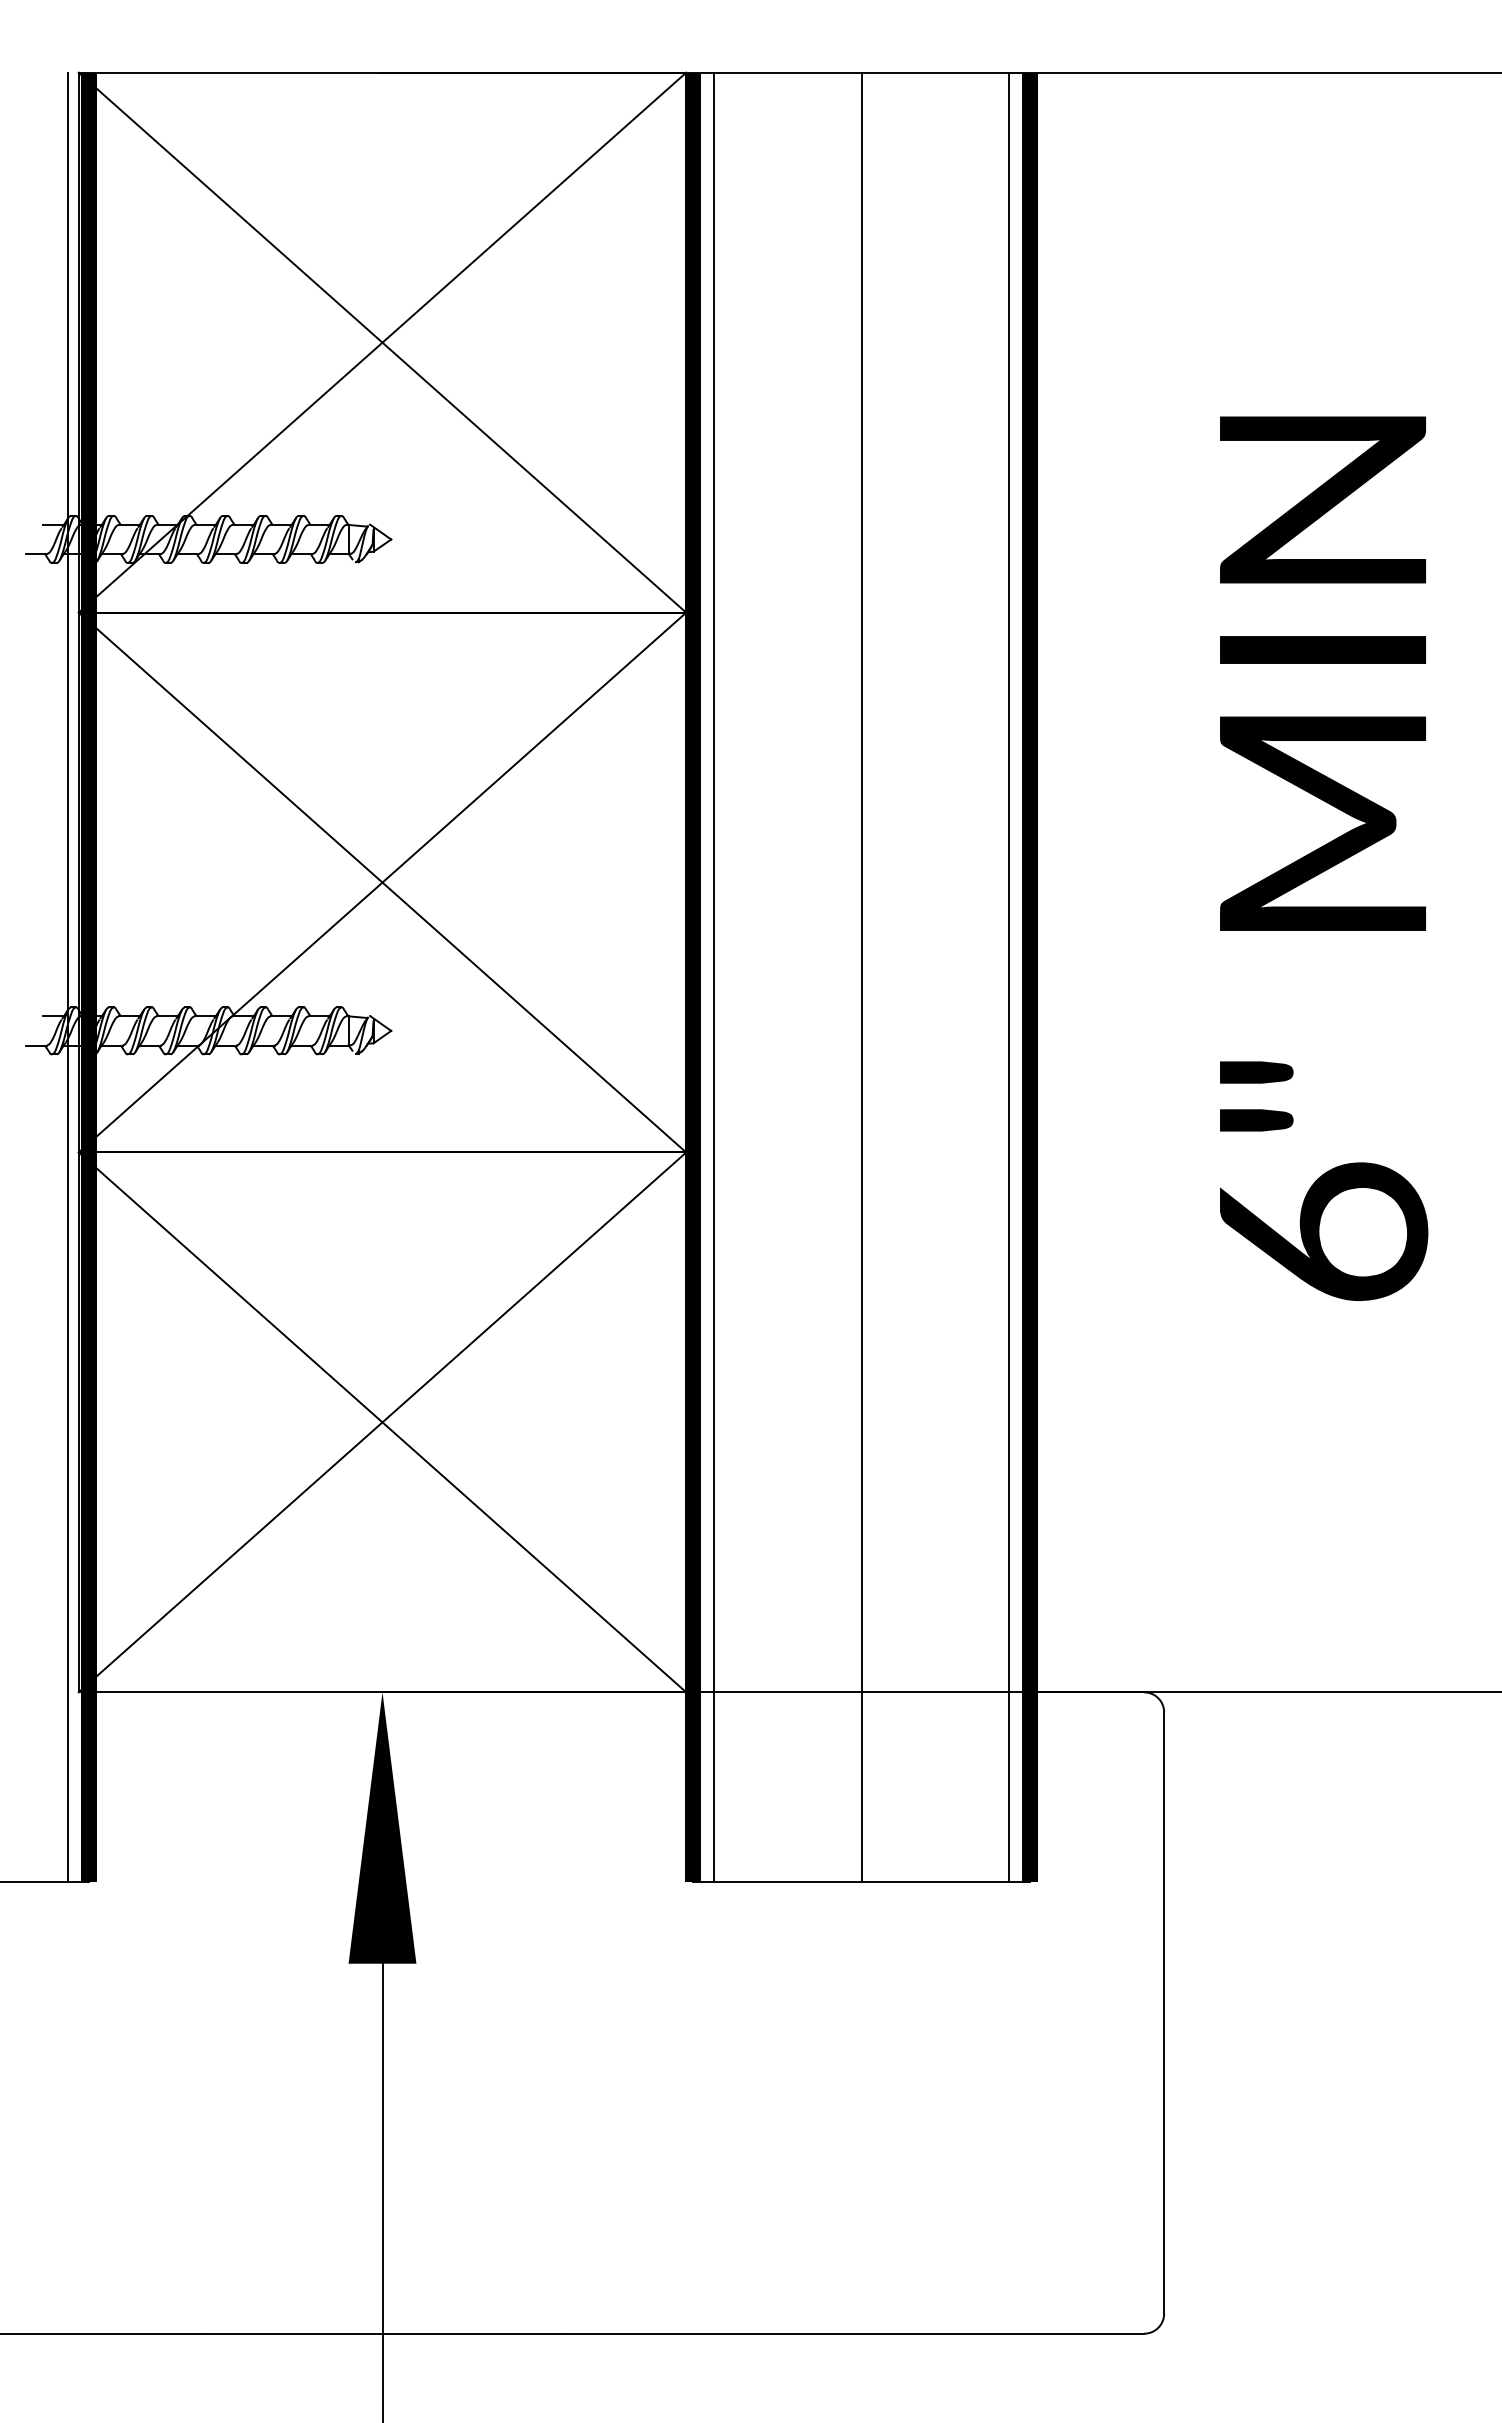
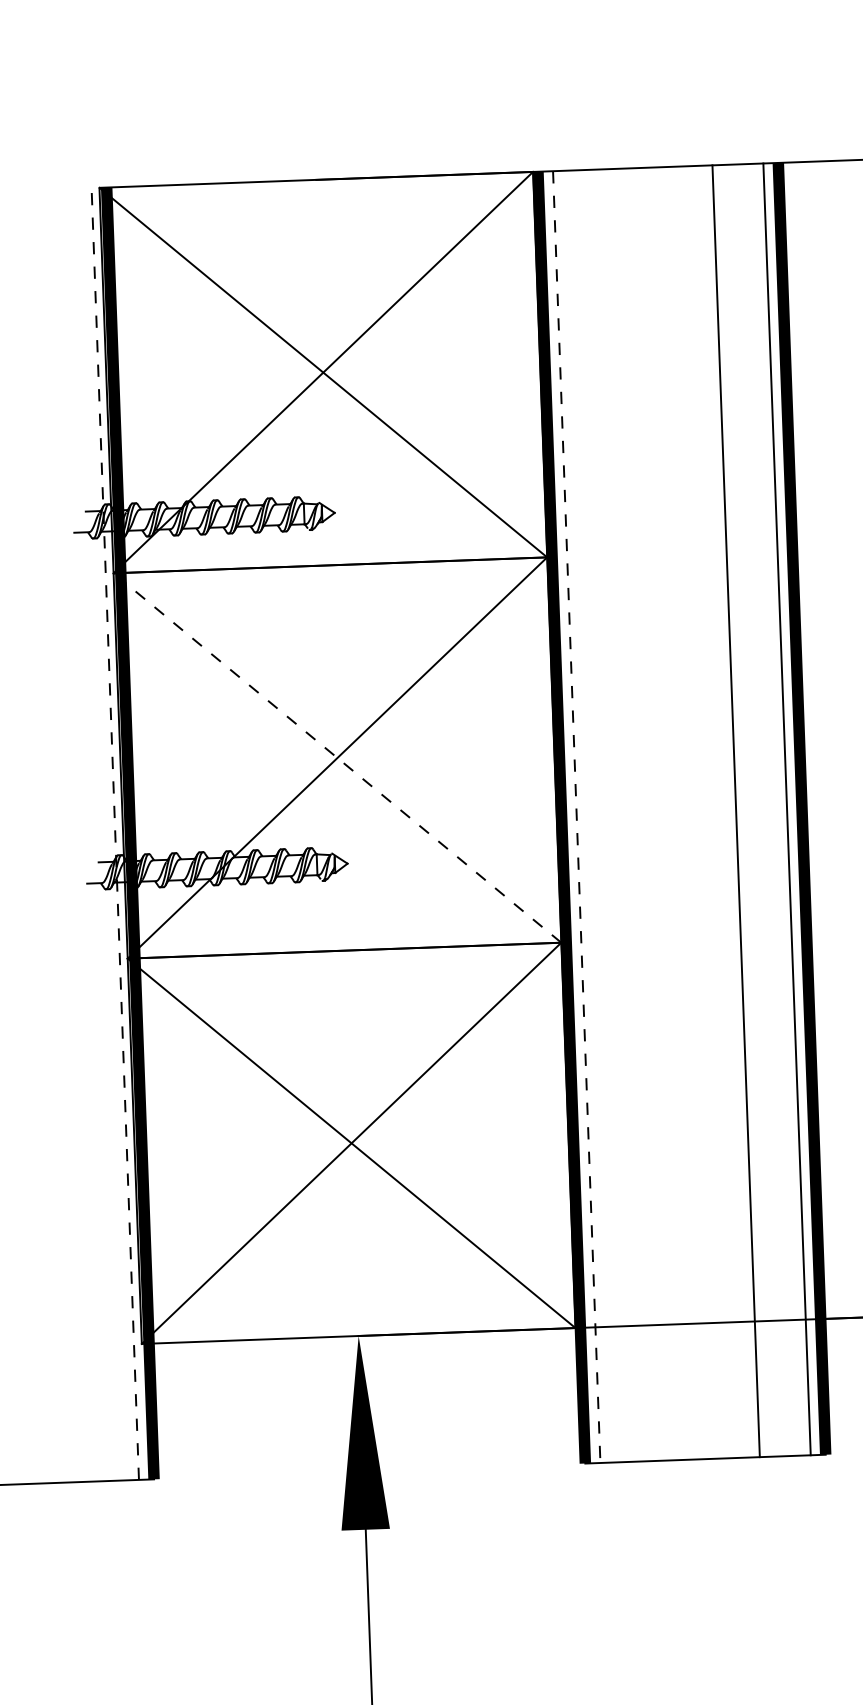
line: (382, 882) -> (337, 757), solid -> dashed
line: (67, 977) -> (115, 834), solid -> dashed
line: (714, 977) -> (576, 817), solid -> dashed
line: (861, 977) -> (736, 811), moved

